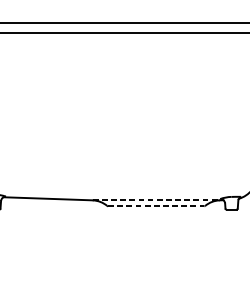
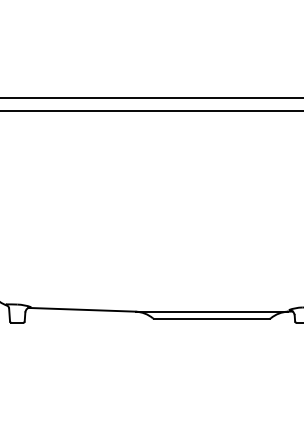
line: (156, 200) -> (212, 311), dashed -> solid
line: (155, 206) -> (211, 318), dashed -> solid

